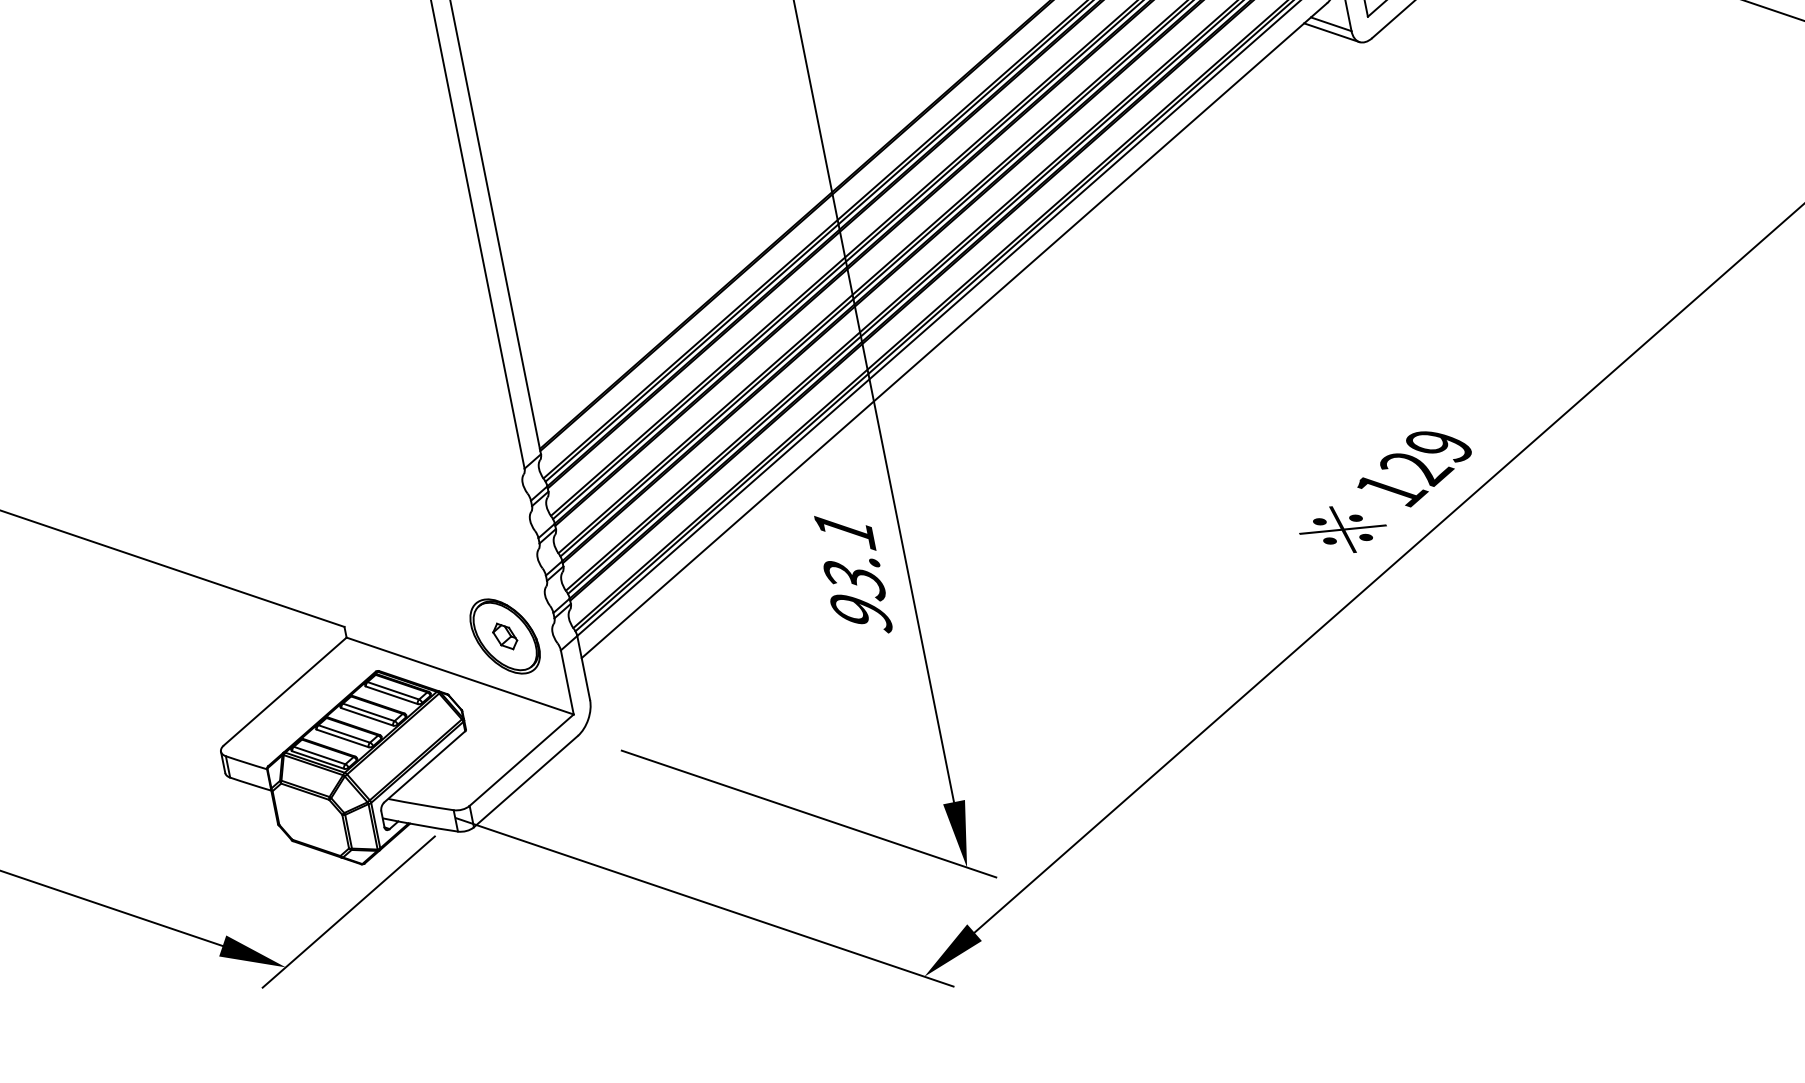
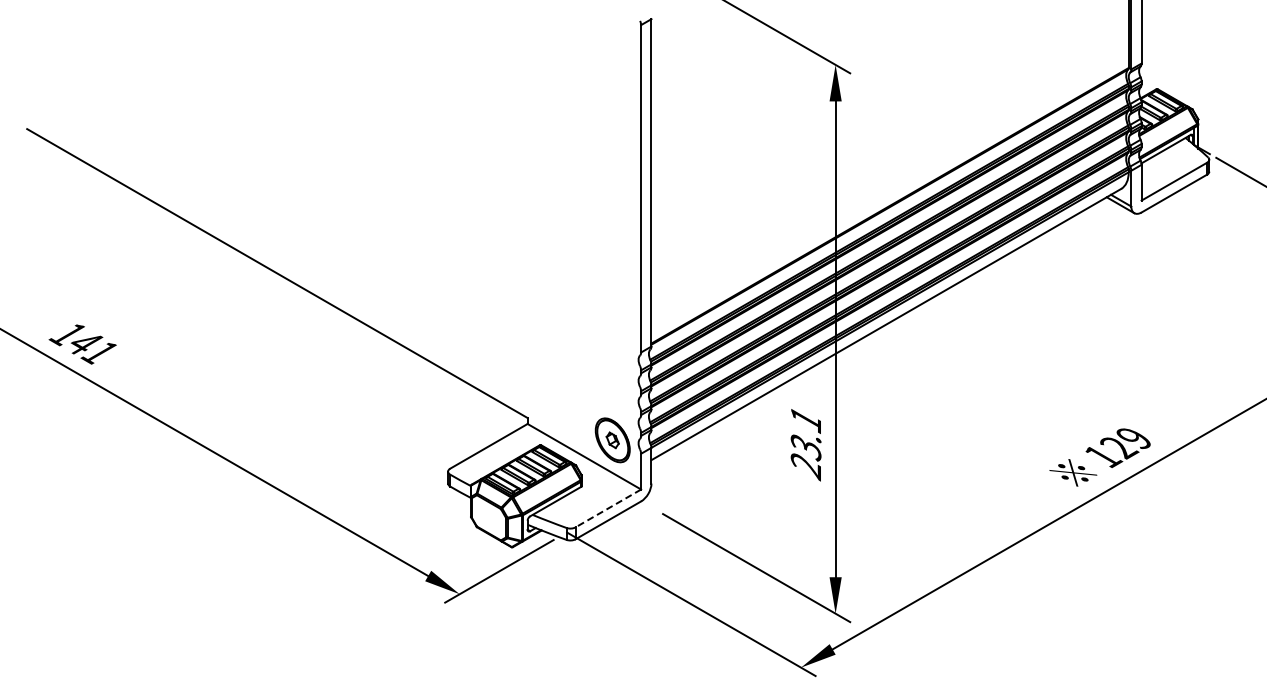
text: (862, 615) -> (806, 467), 93.1 -> 23.1
line: (521, 760) -> (608, 508), solid -> dashed

